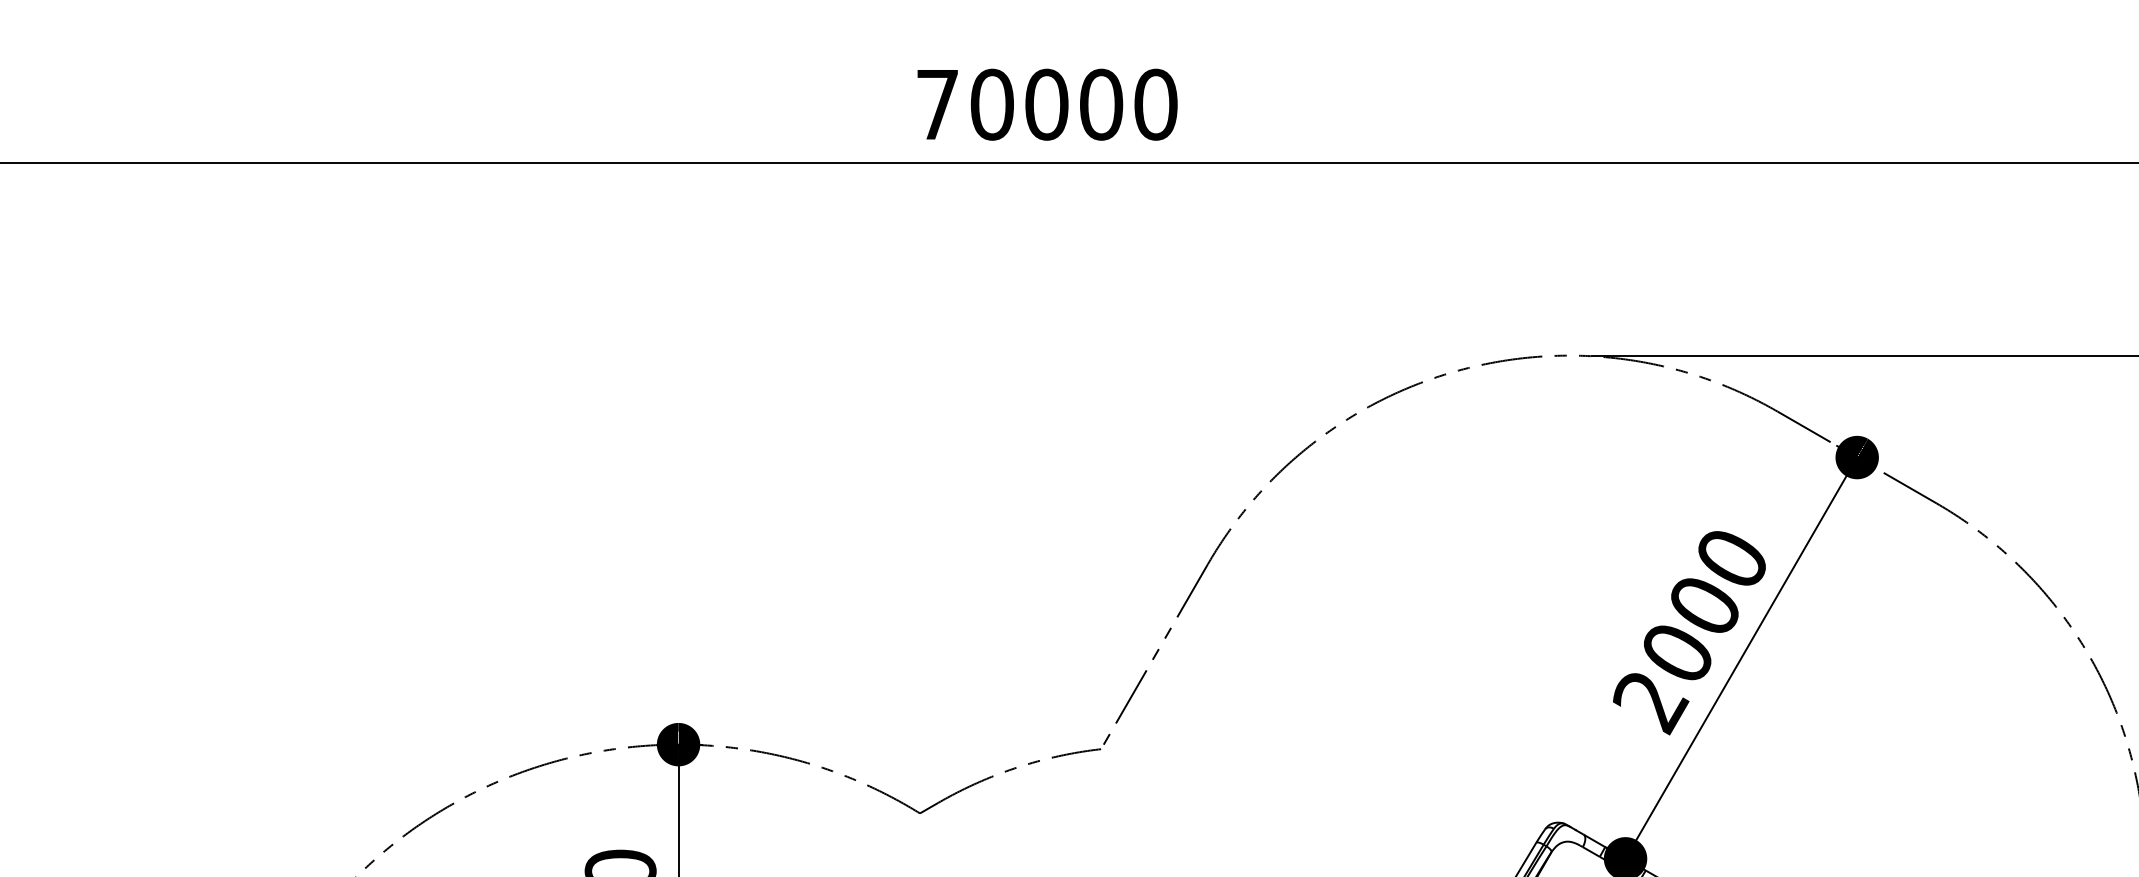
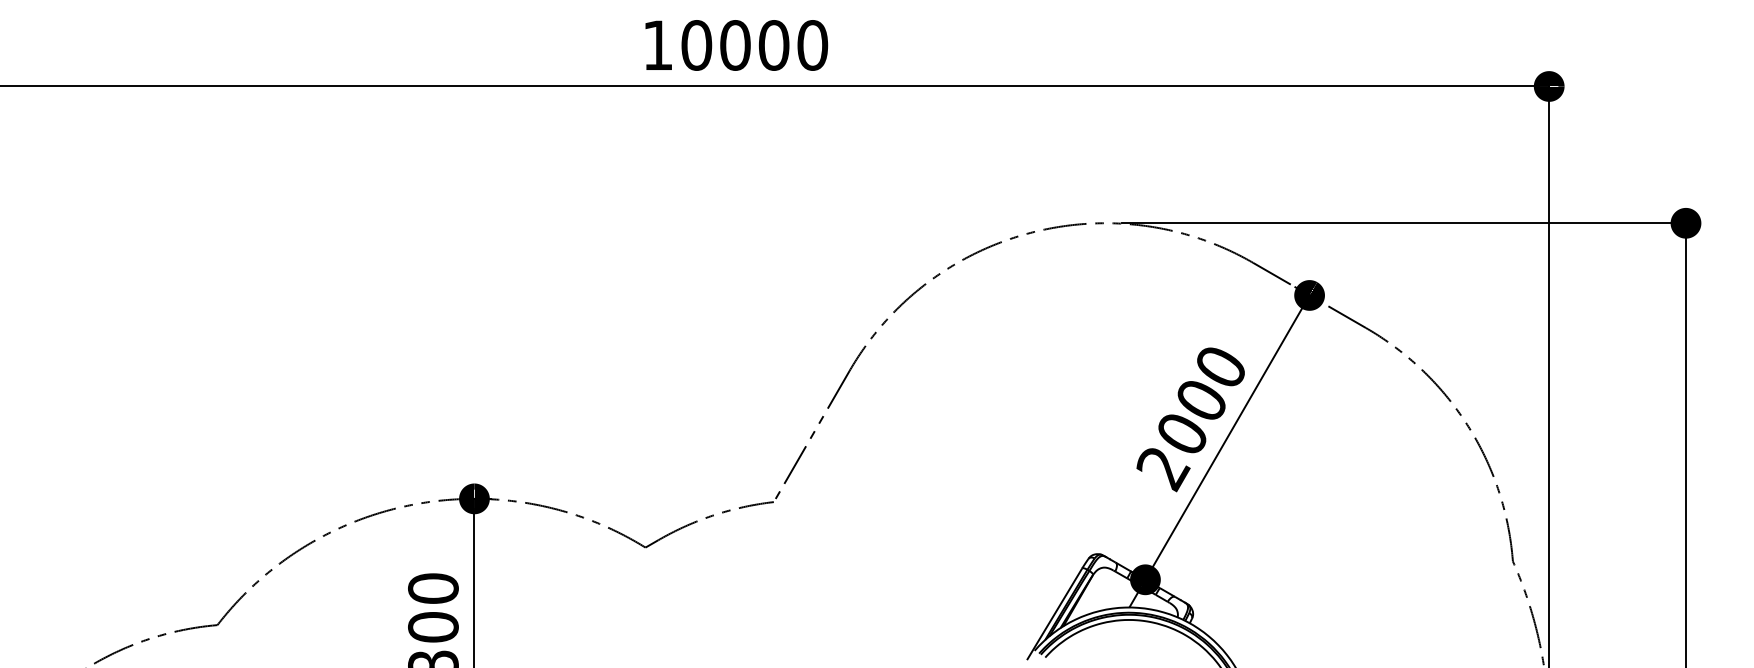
text: (936, 103) -> (657, 44), 70000 -> 10000

